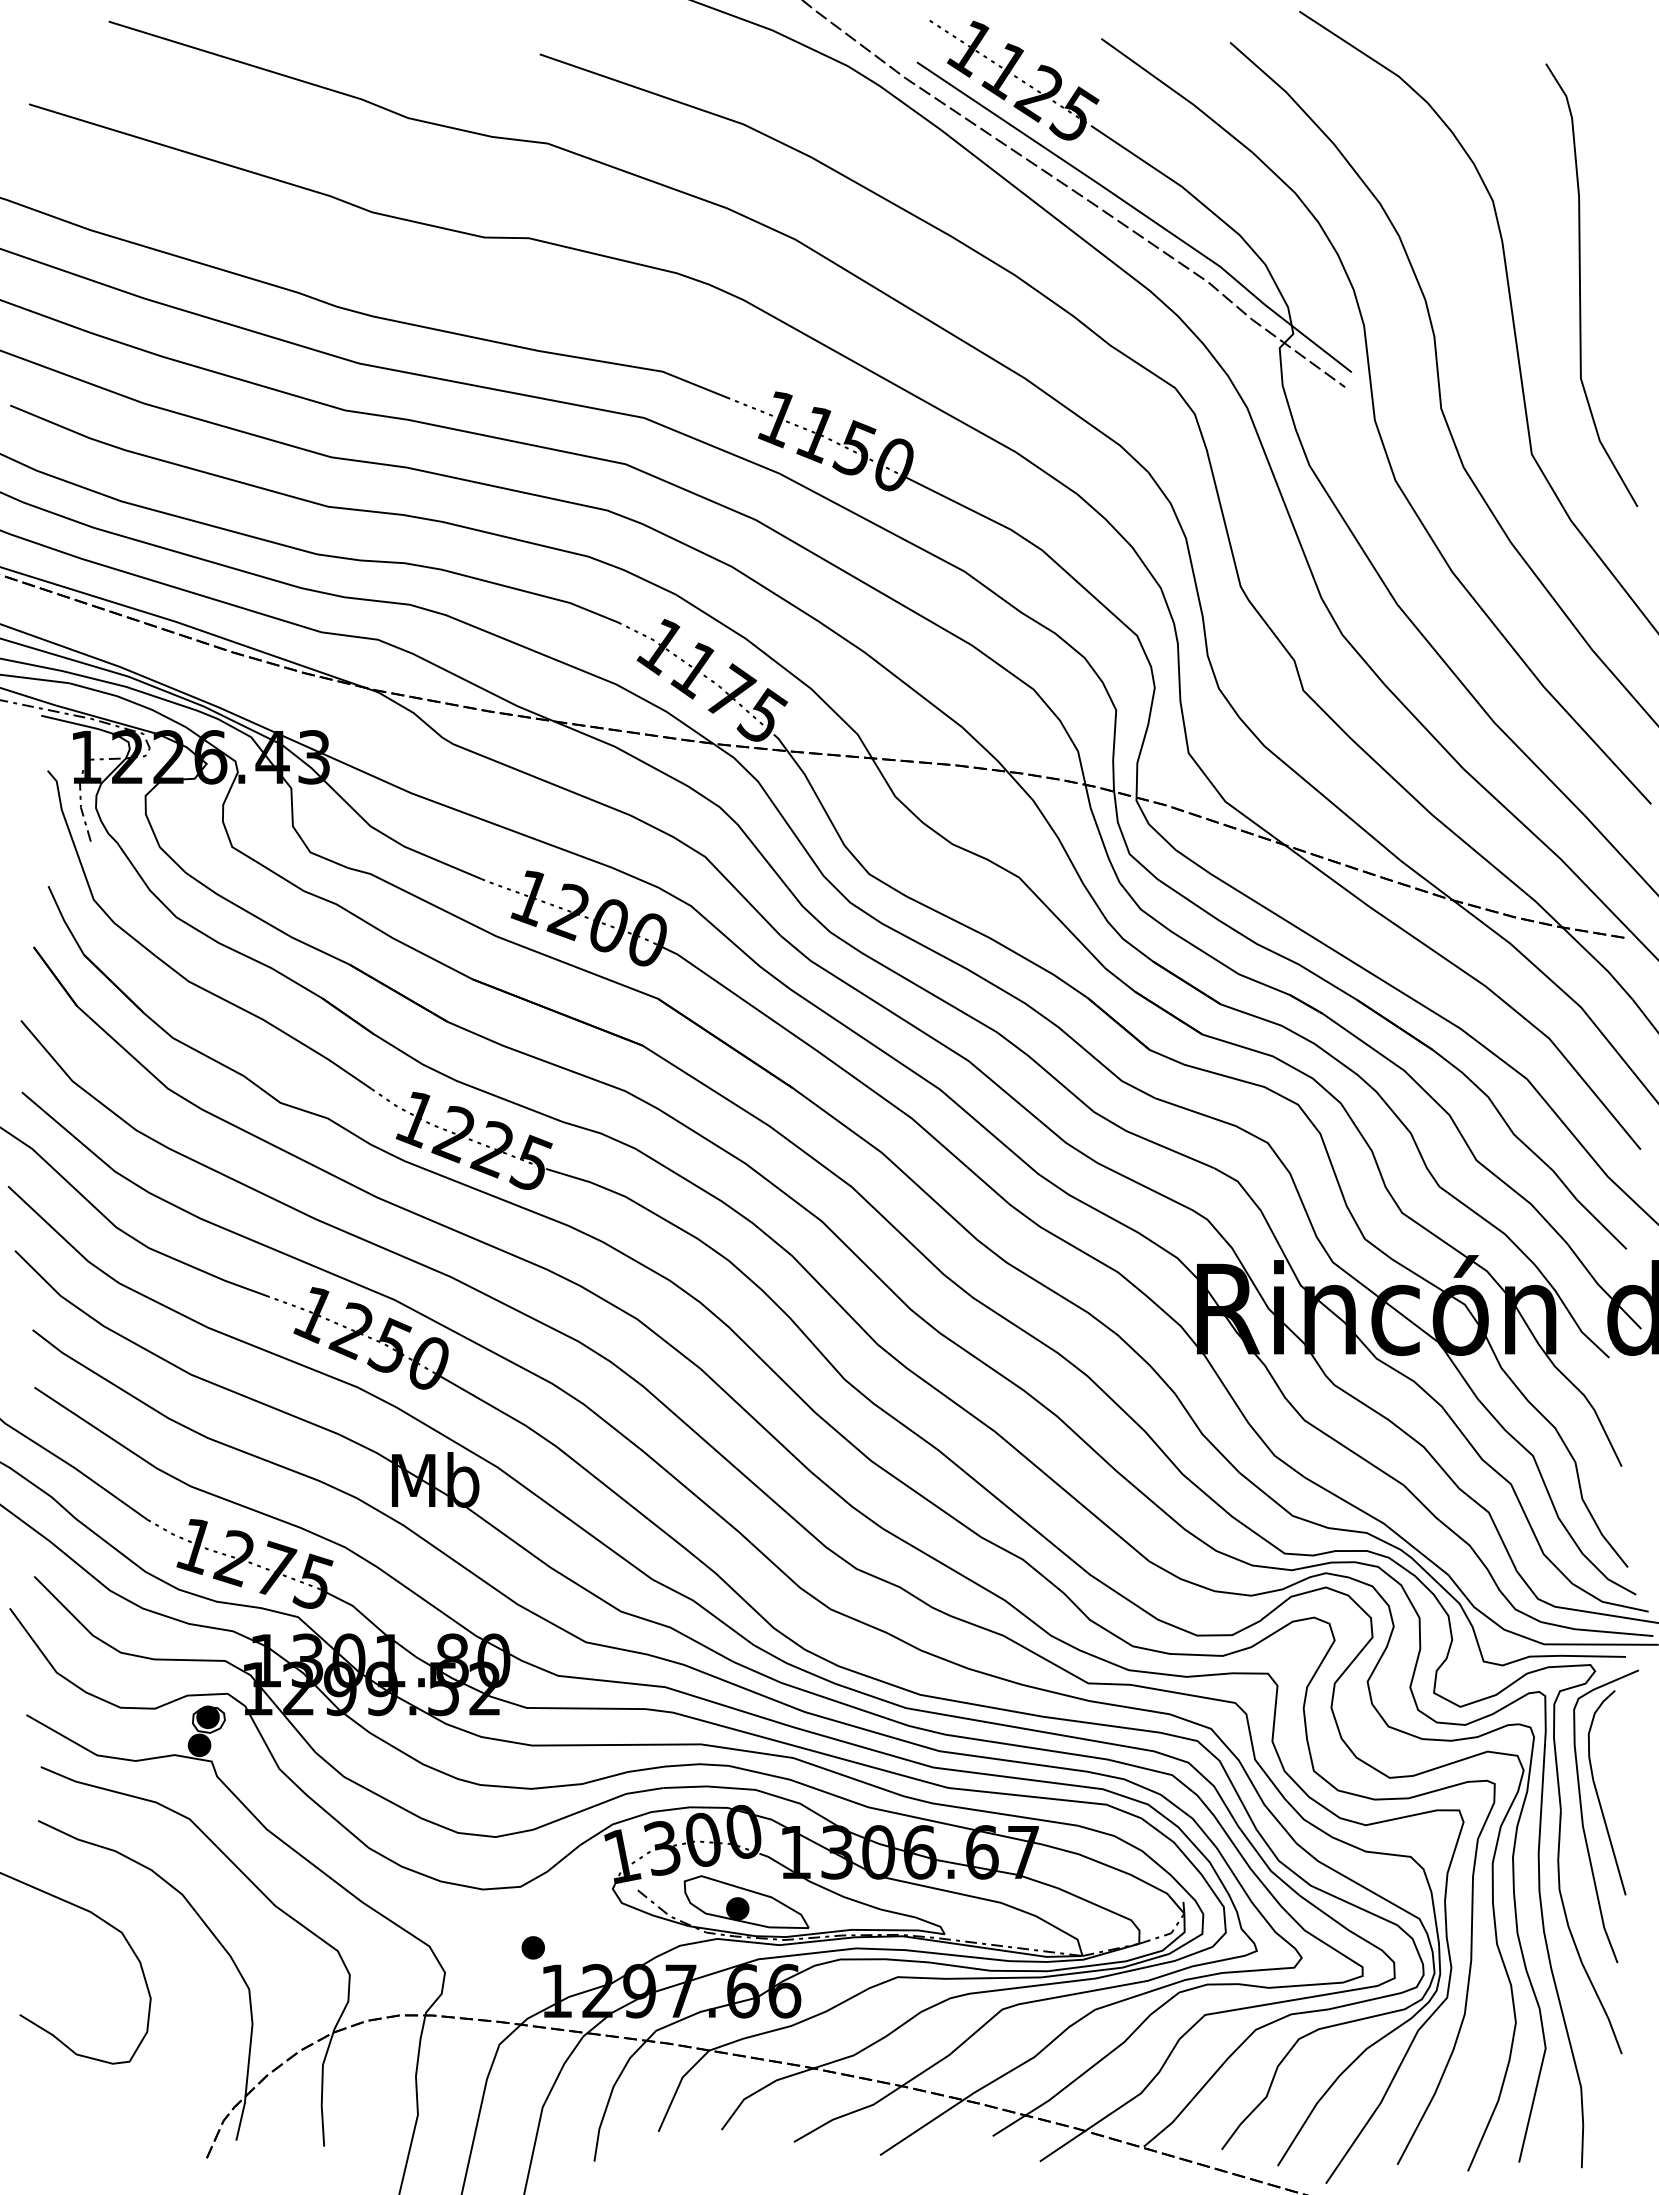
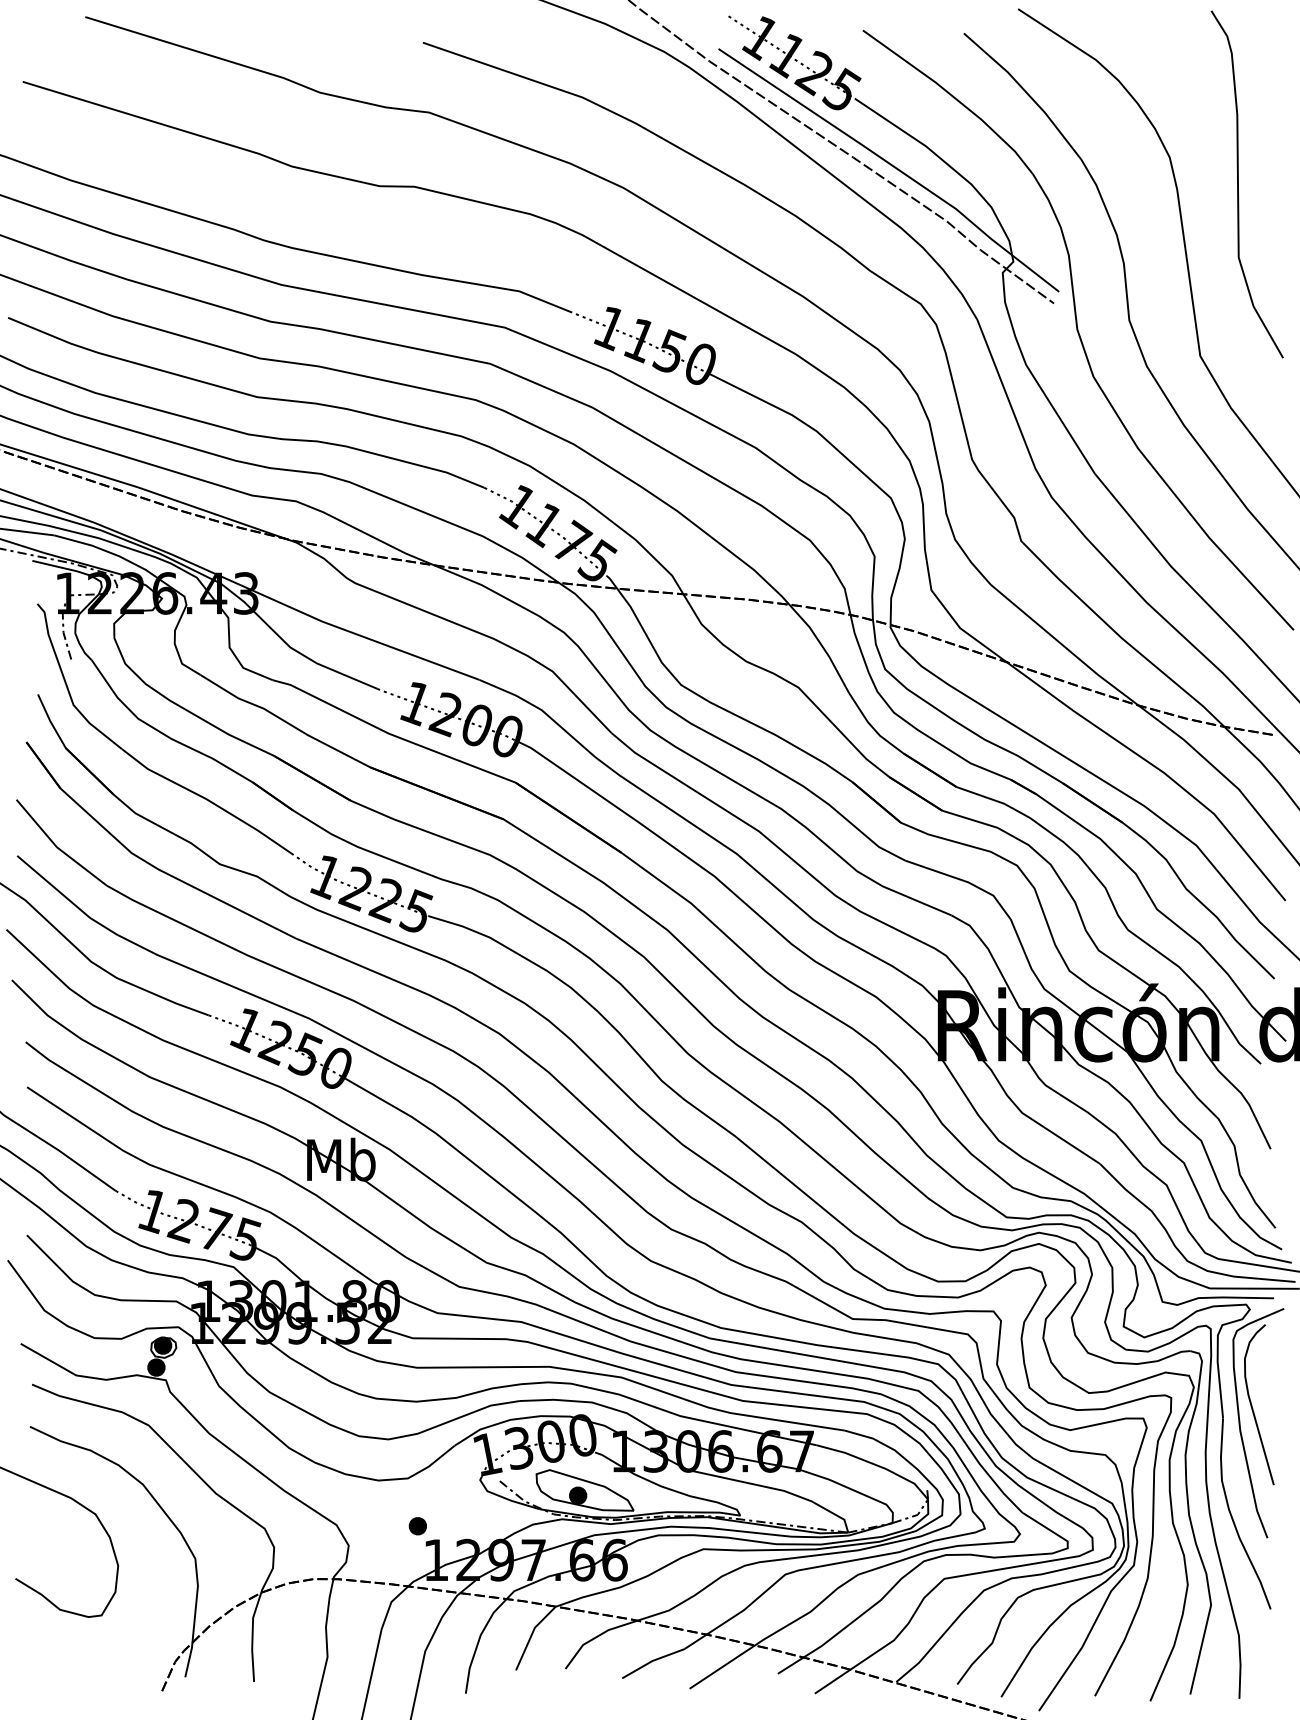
curve: (1580, 284) -> (1238, 183), moved

